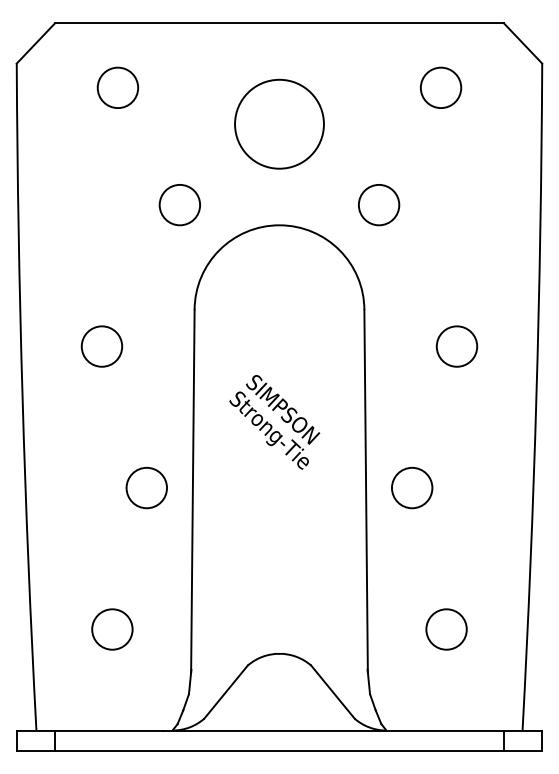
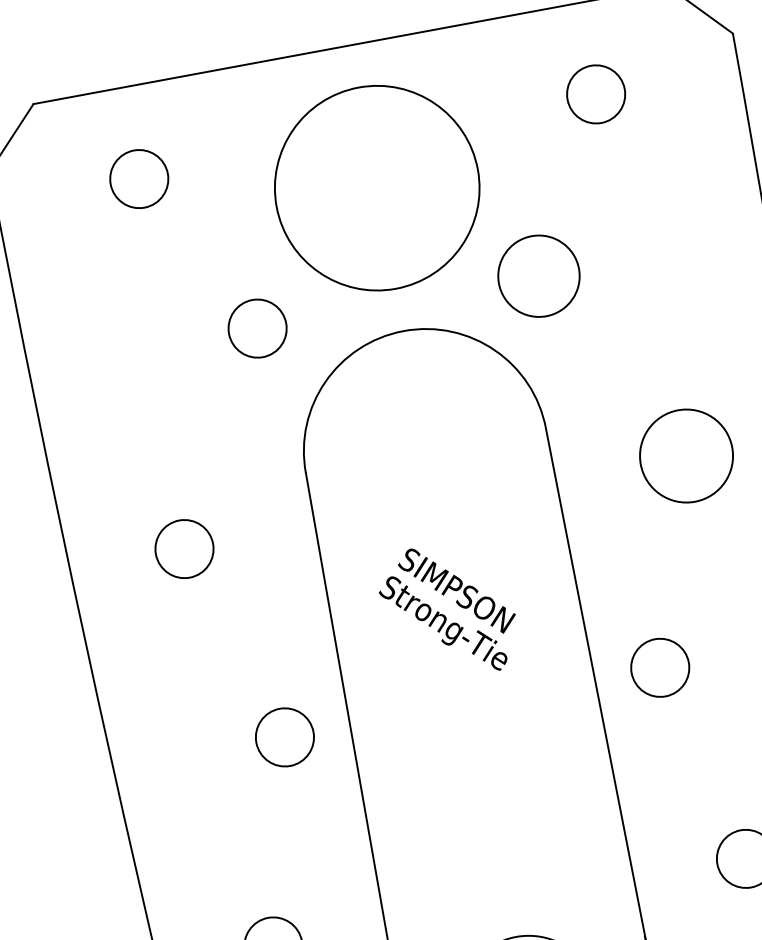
circle: (279, 123) -> (377, 187), size x1.6
circle: (379, 205) -> (539, 276), size x1.4
circle: (456, 346) -> (685, 456), size x1.6

